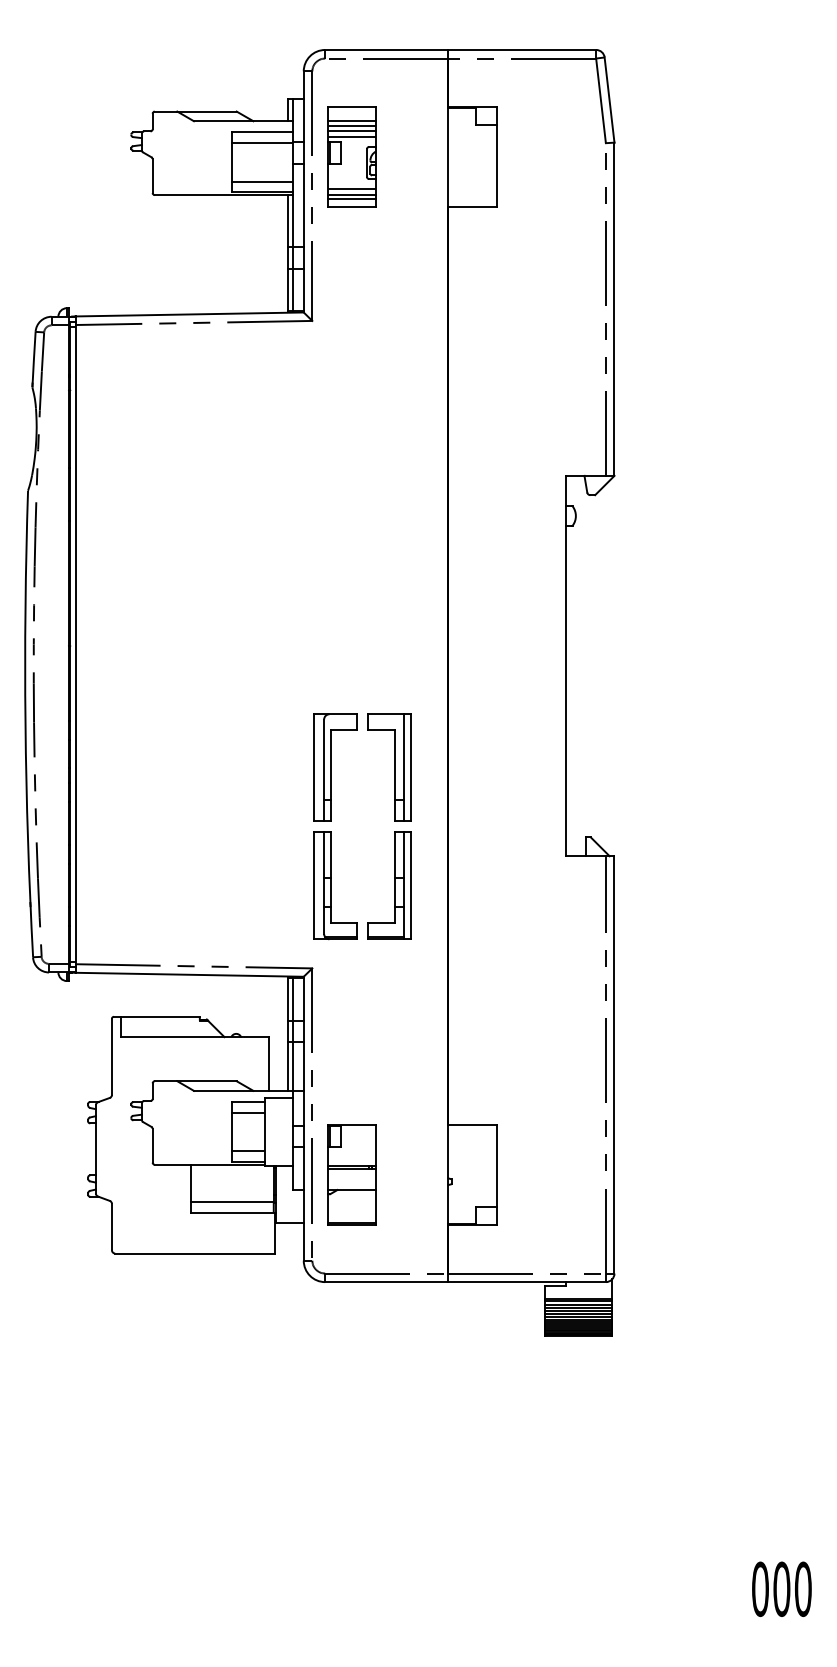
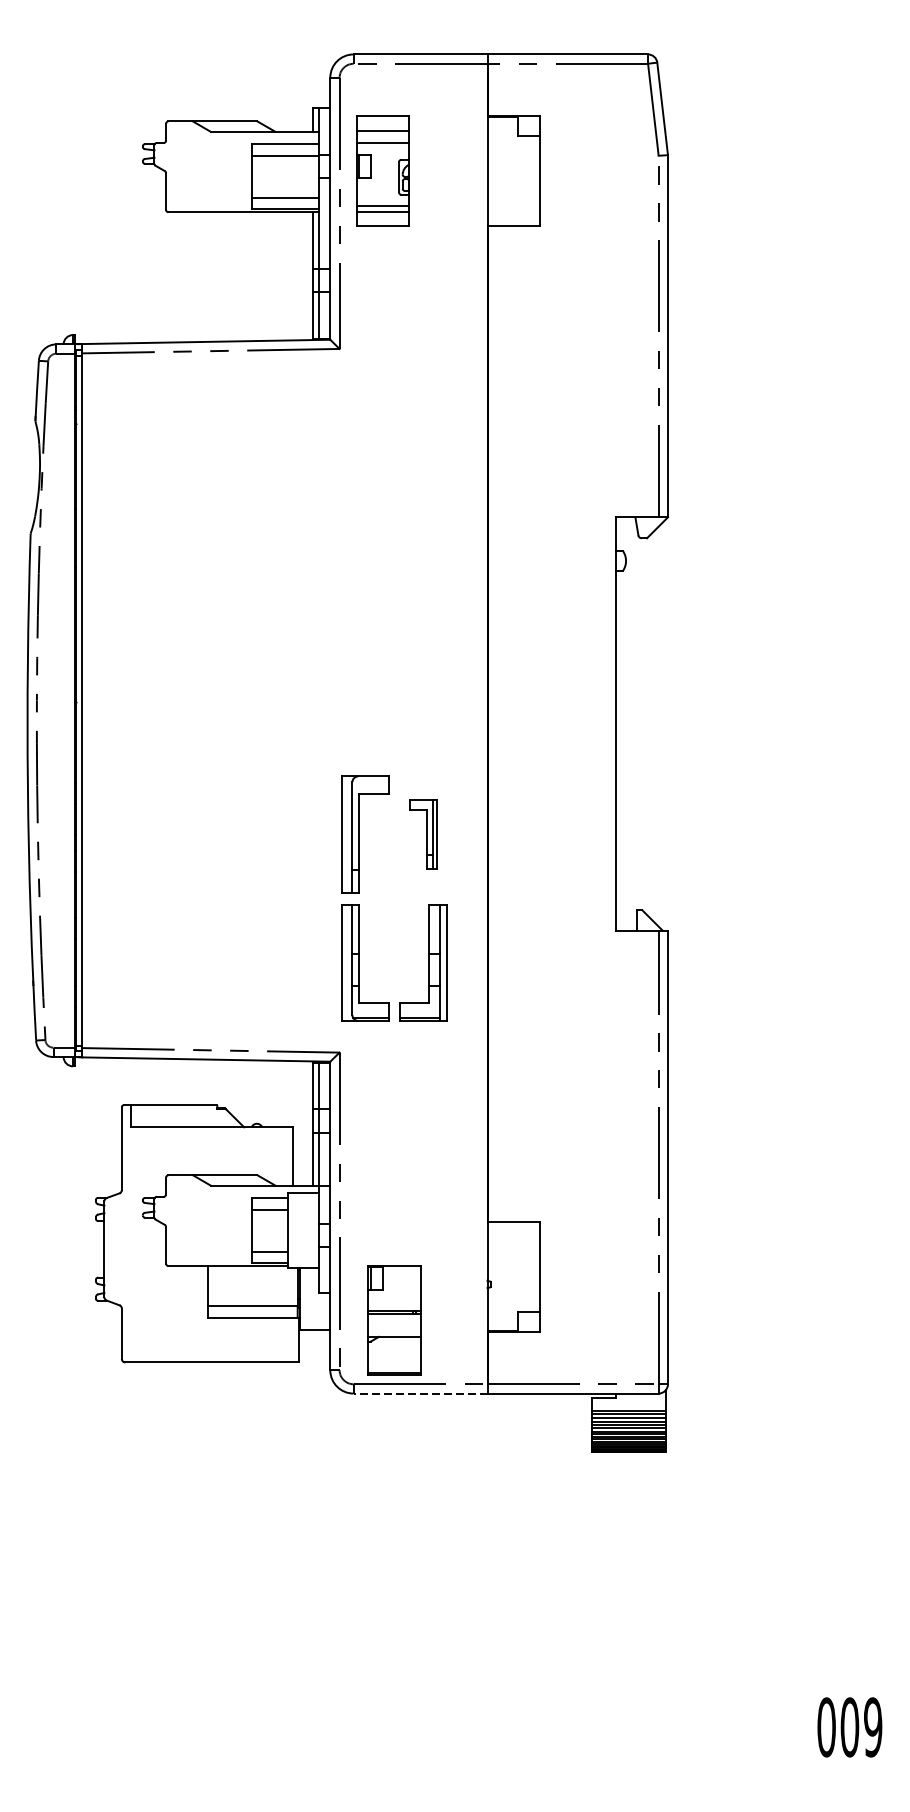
line: (351, 126) -> (382, 137), removed
line: (351, 136) -> (382, 148), removed
line: (351, 198) -> (382, 215), removed
part: (389, 767) -> (423, 834), size x0.6
part: (351, 1174) -> (394, 1320), moved
line: (386, 1282) -> (420, 1393), solid -> dashed
text: (802, 1589) -> (872, 1727), 000 -> 009

